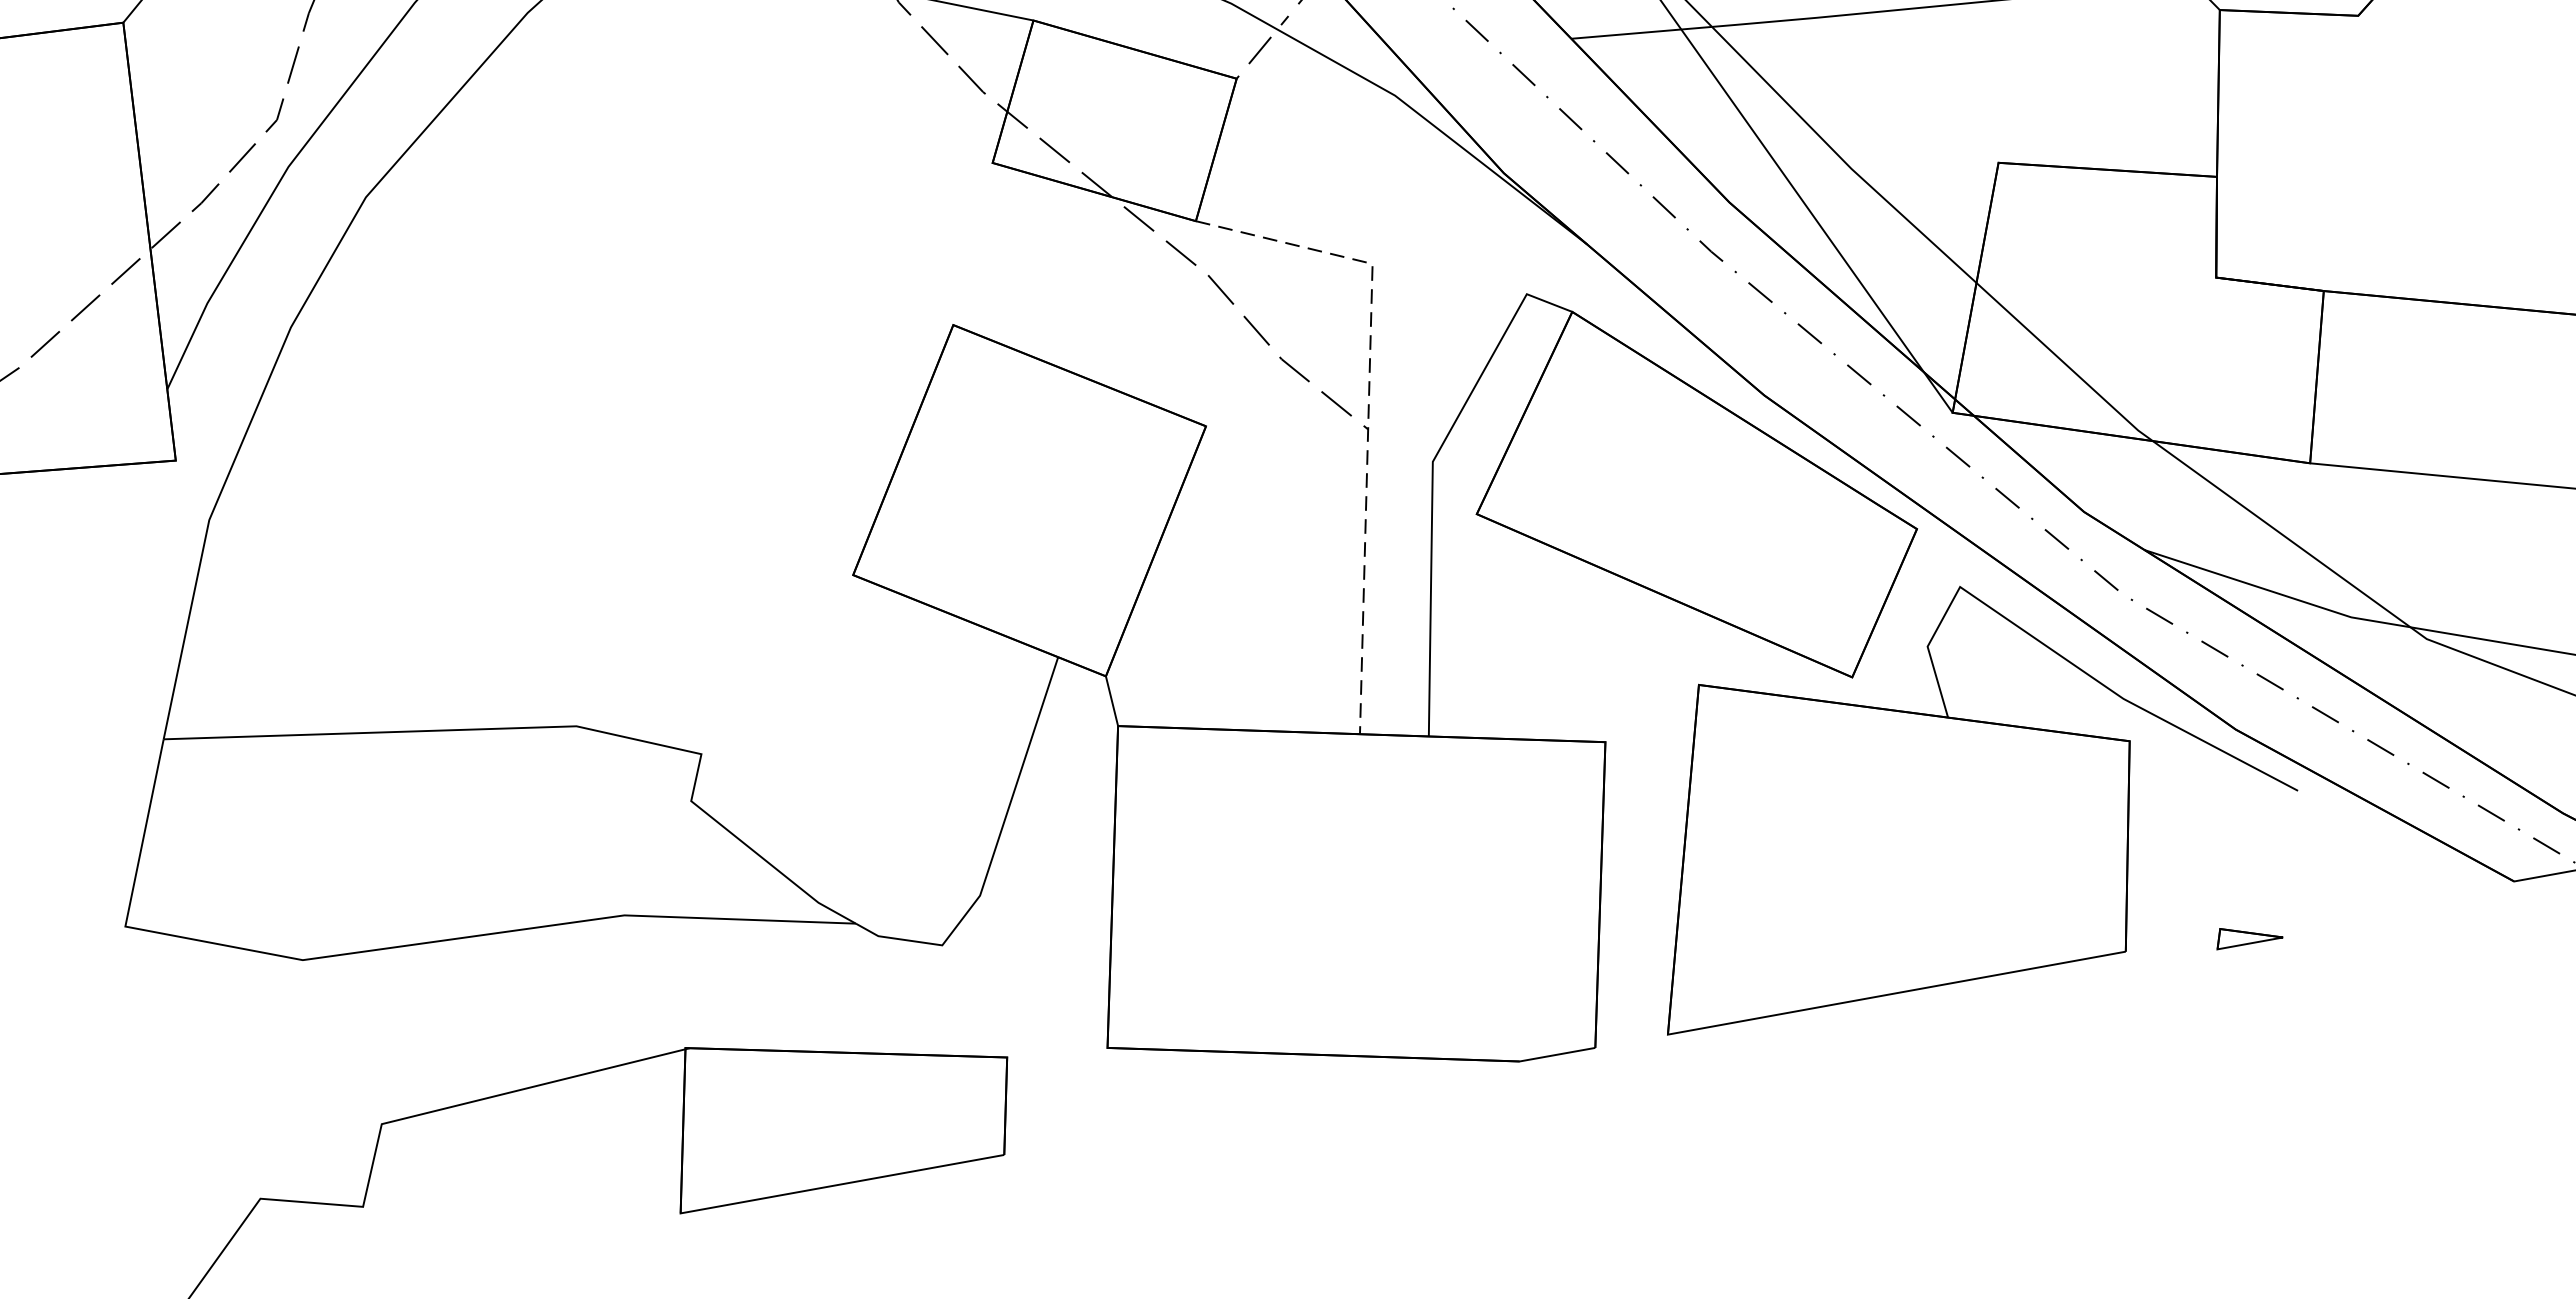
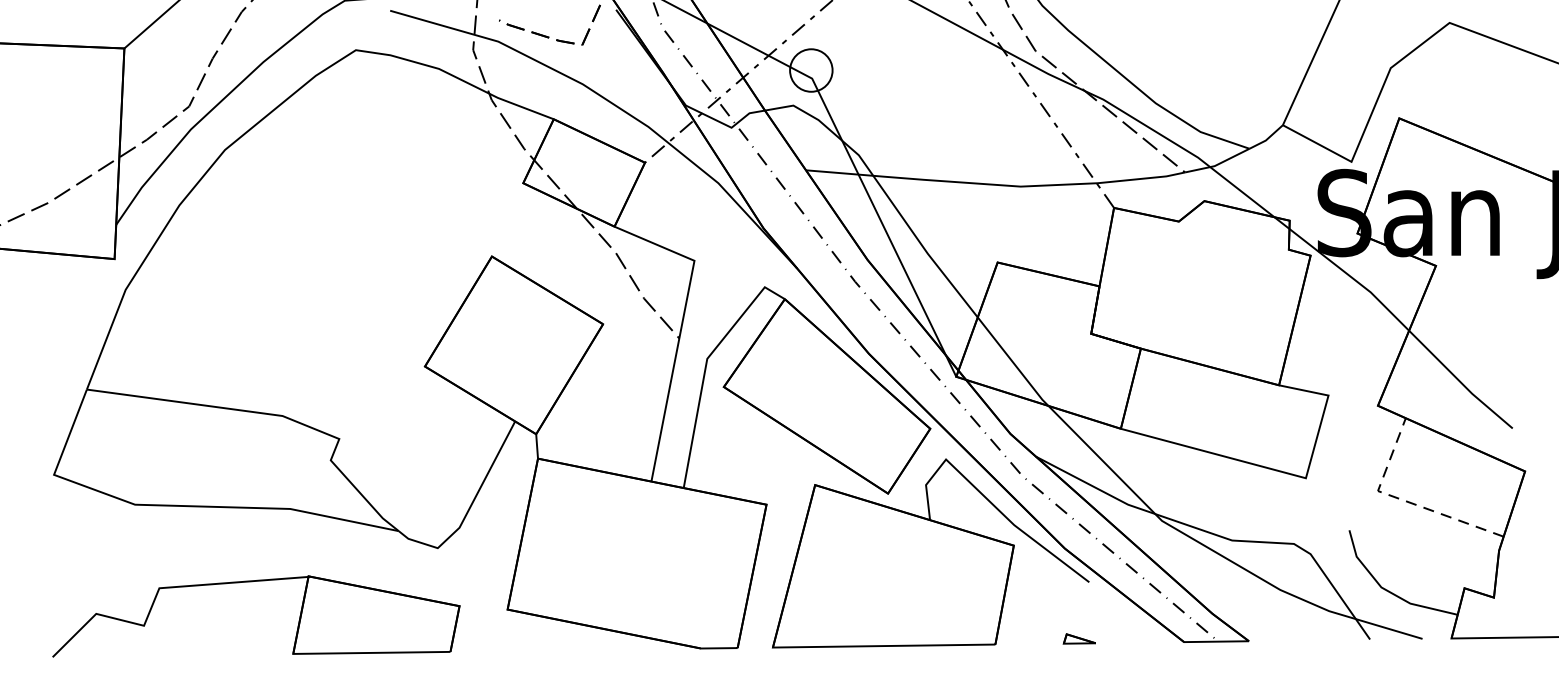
line: (1369, 408) -> (681, 328), dashed -> solid
part: (2245, 933) -> (1078, 638), moved

